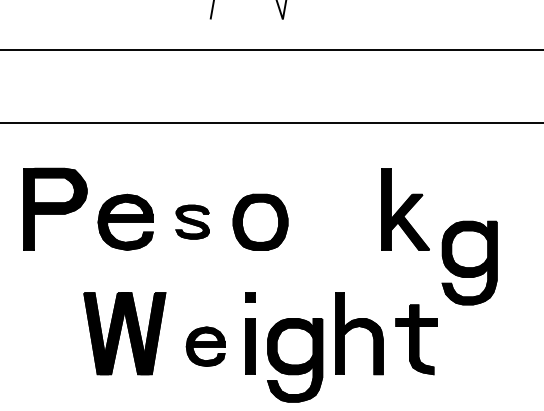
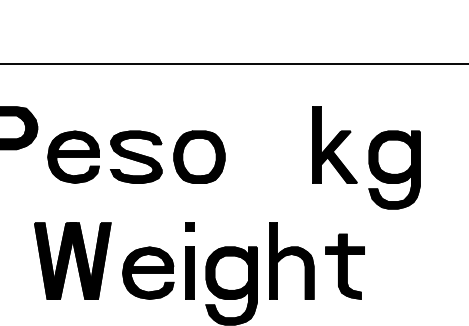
part: (192, 221) -> (135, 156), size x1.67
part: (469, 262) -> (394, 169), moved
part: (205, 346) -> (148, 273), size x1.43

